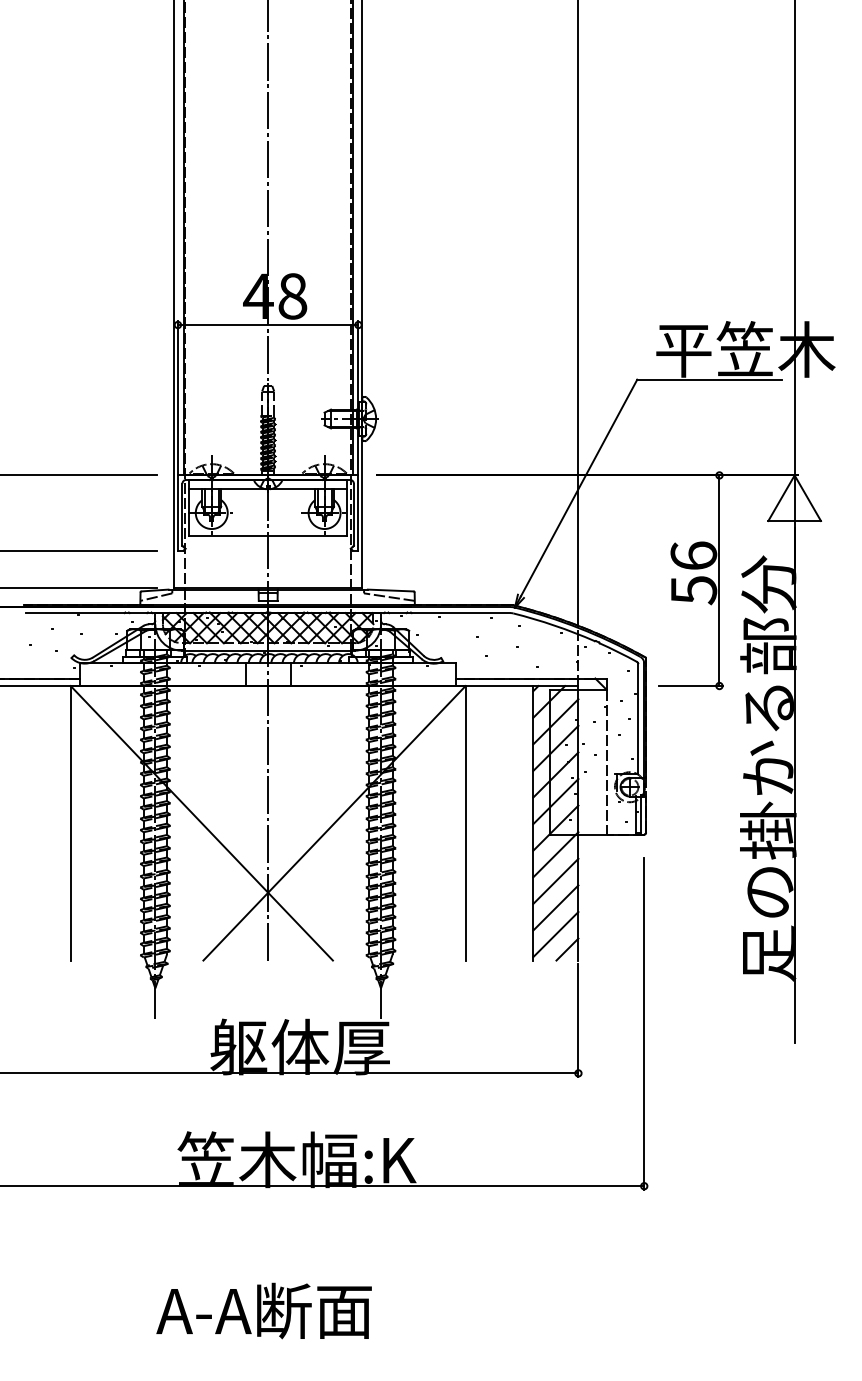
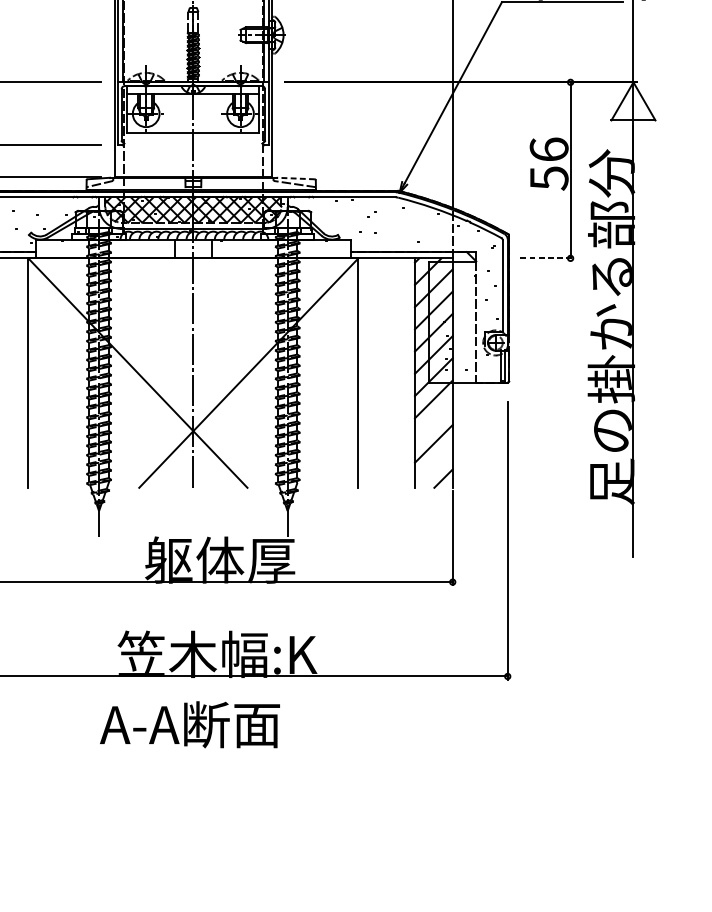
line: (390, 590) -> (295, 178), solid -> dashed
line: (691, 686) -> (547, 258), solid -> dashed
line: (555, 880) -> (433, 420), removed
line: (555, 934) -> (433, 466), removed
text: (263, 1310) -> (189, 724), moved

